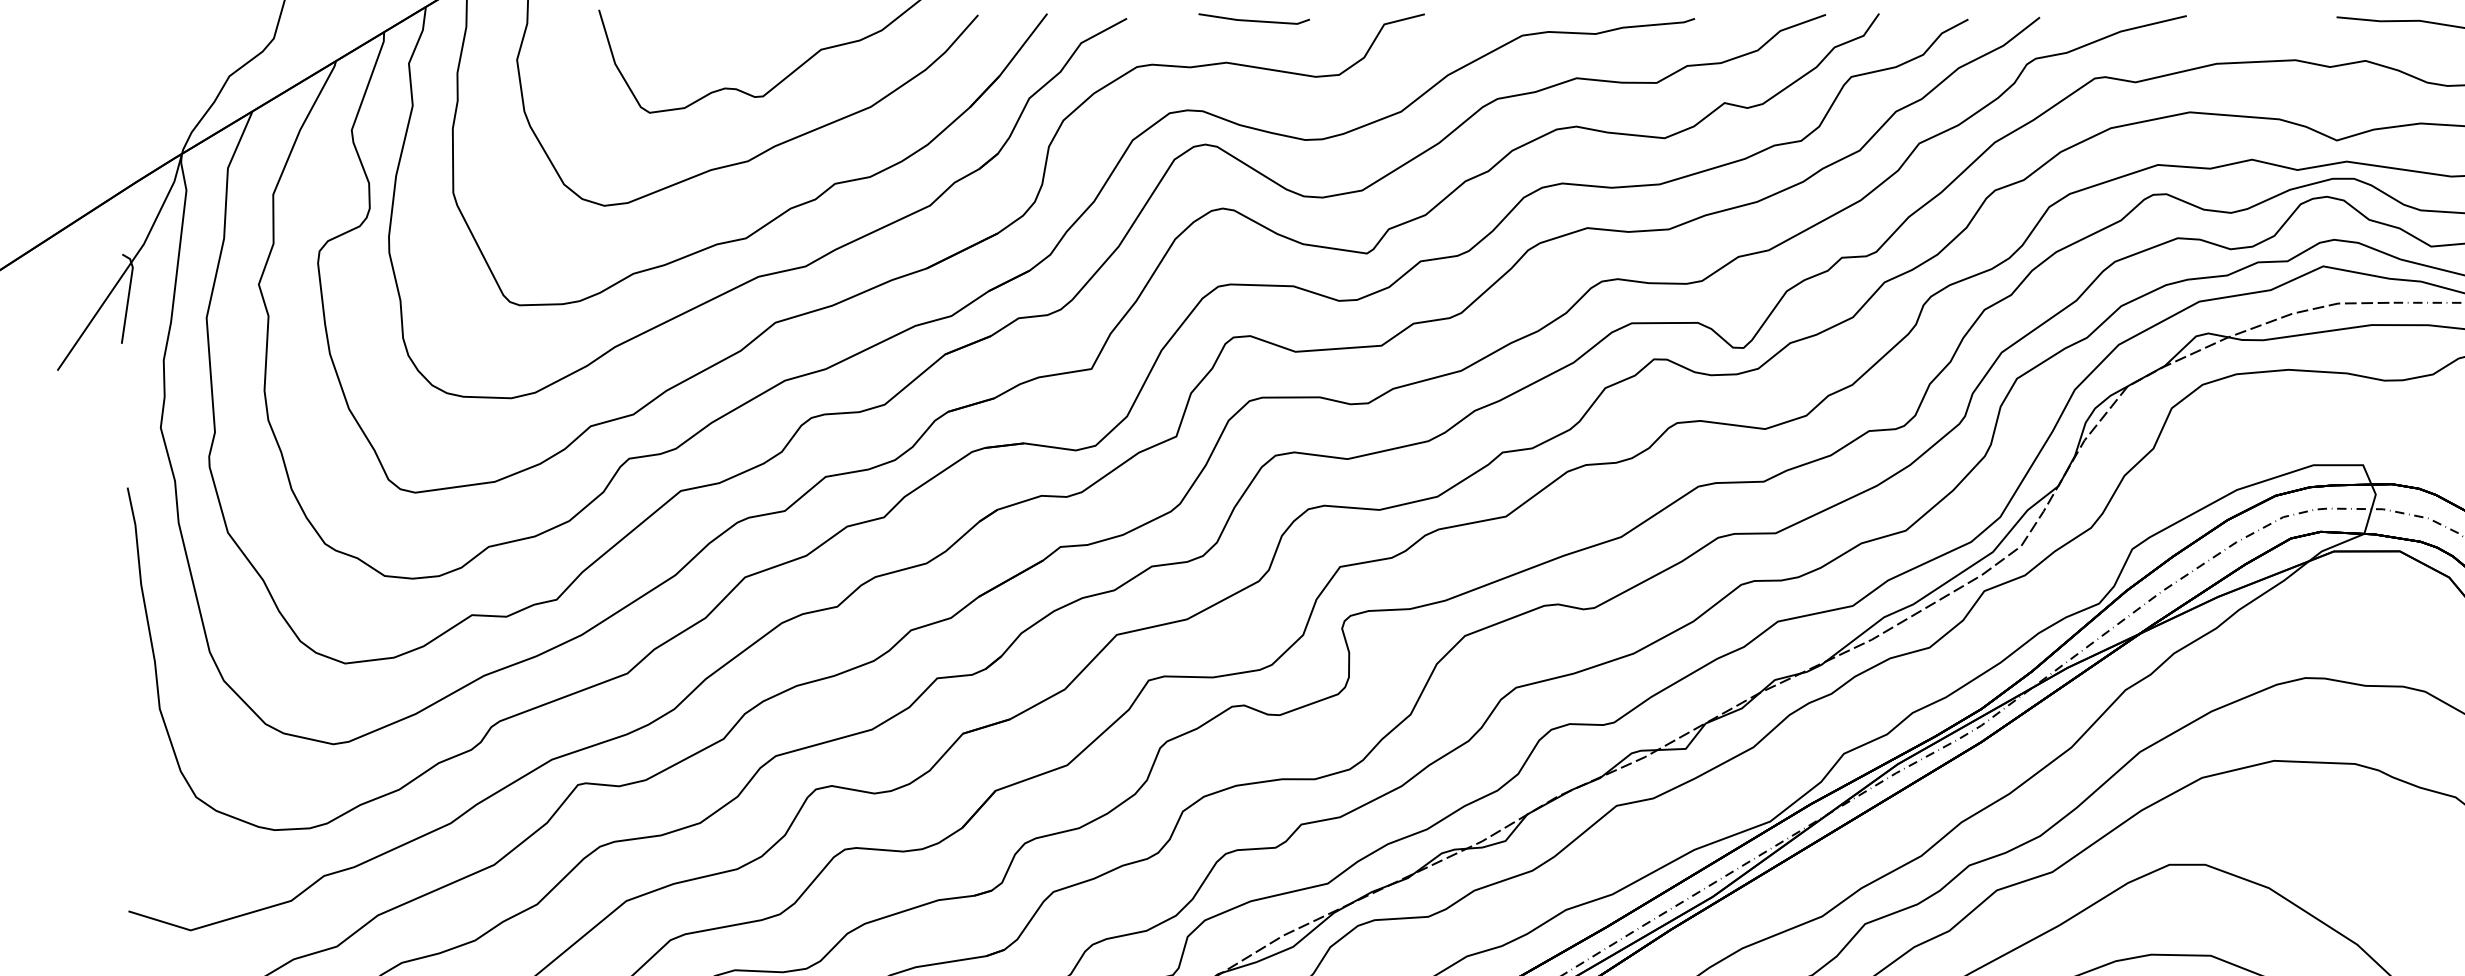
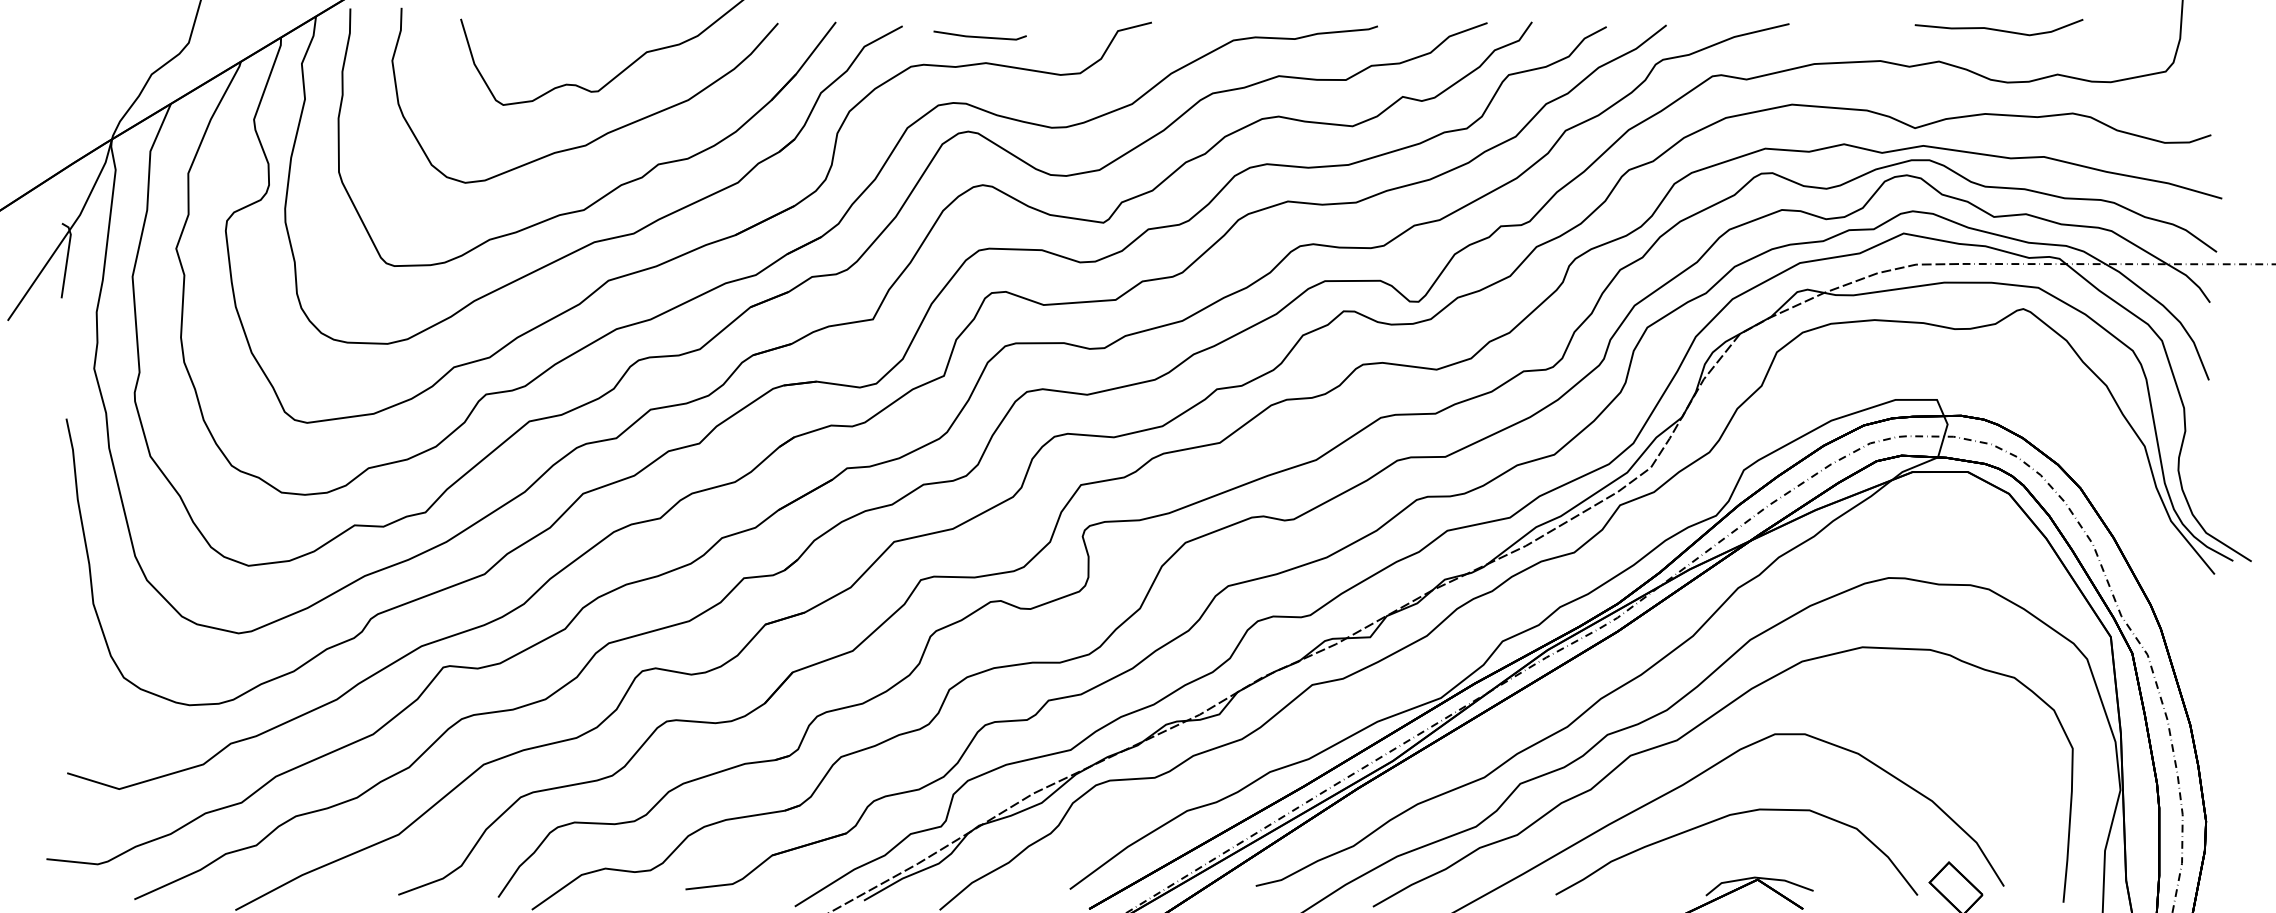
line: (1253, 20) -> (979, 36), moved

